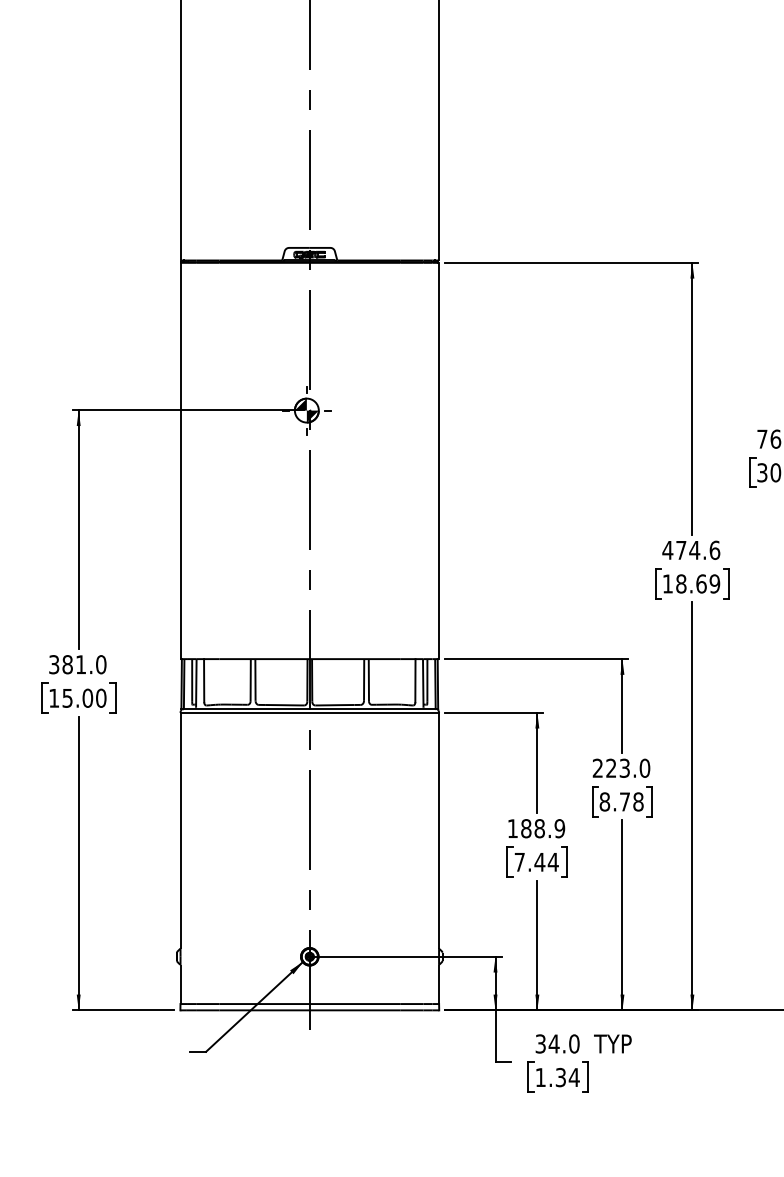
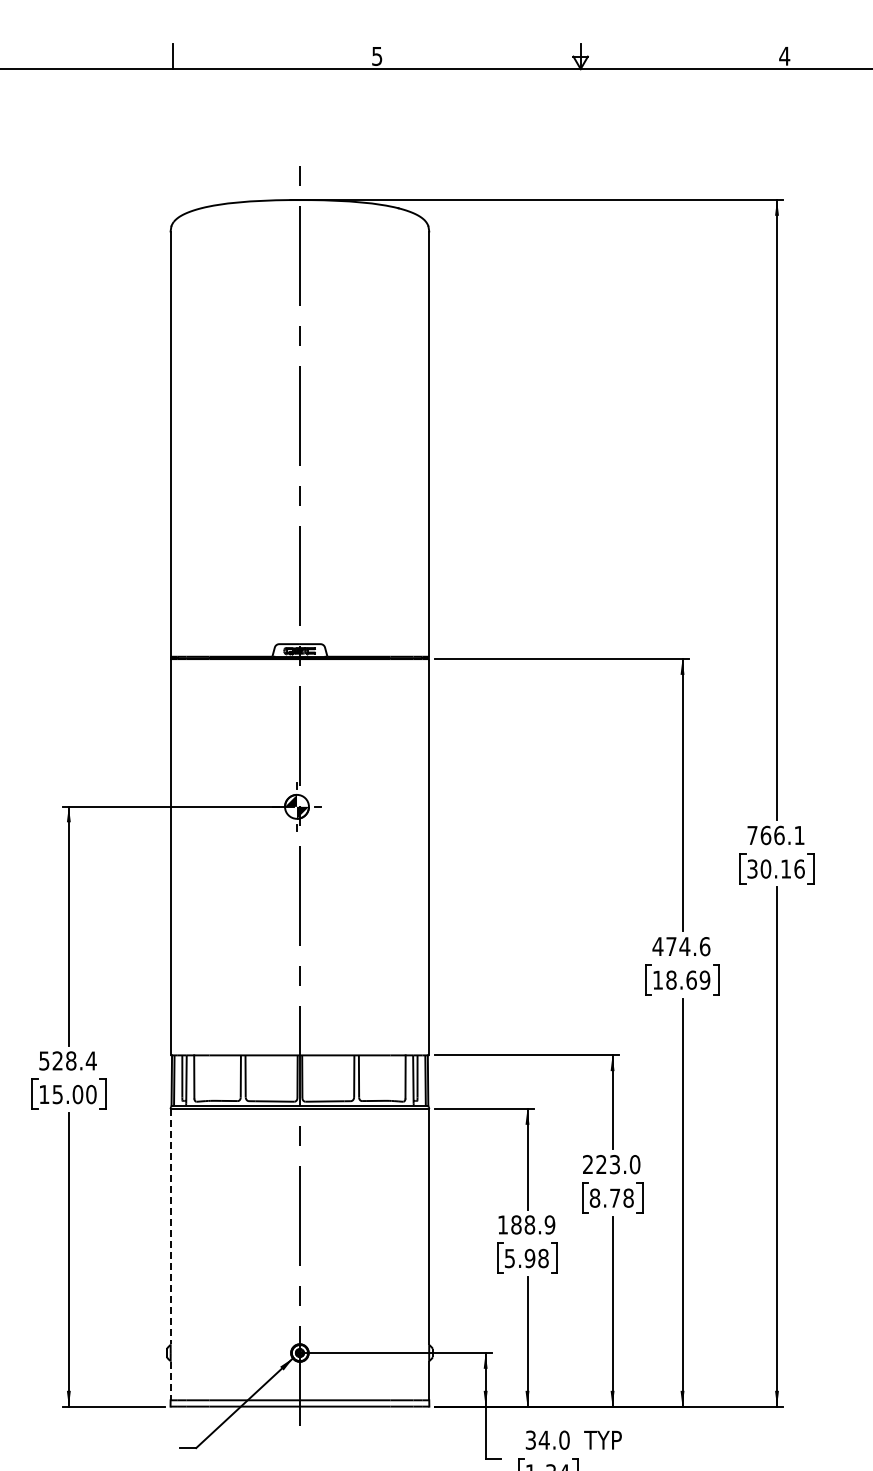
text: (77, 664) -> (67, 1060), 381.0 -> 528.4
line: (180, 830) -> (170, 1226), solid -> dashed
text: (536, 862) -> (526, 1258), 7.44 -> 5.98
line: (180, 985) -> (170, 1381), solid -> dashed

